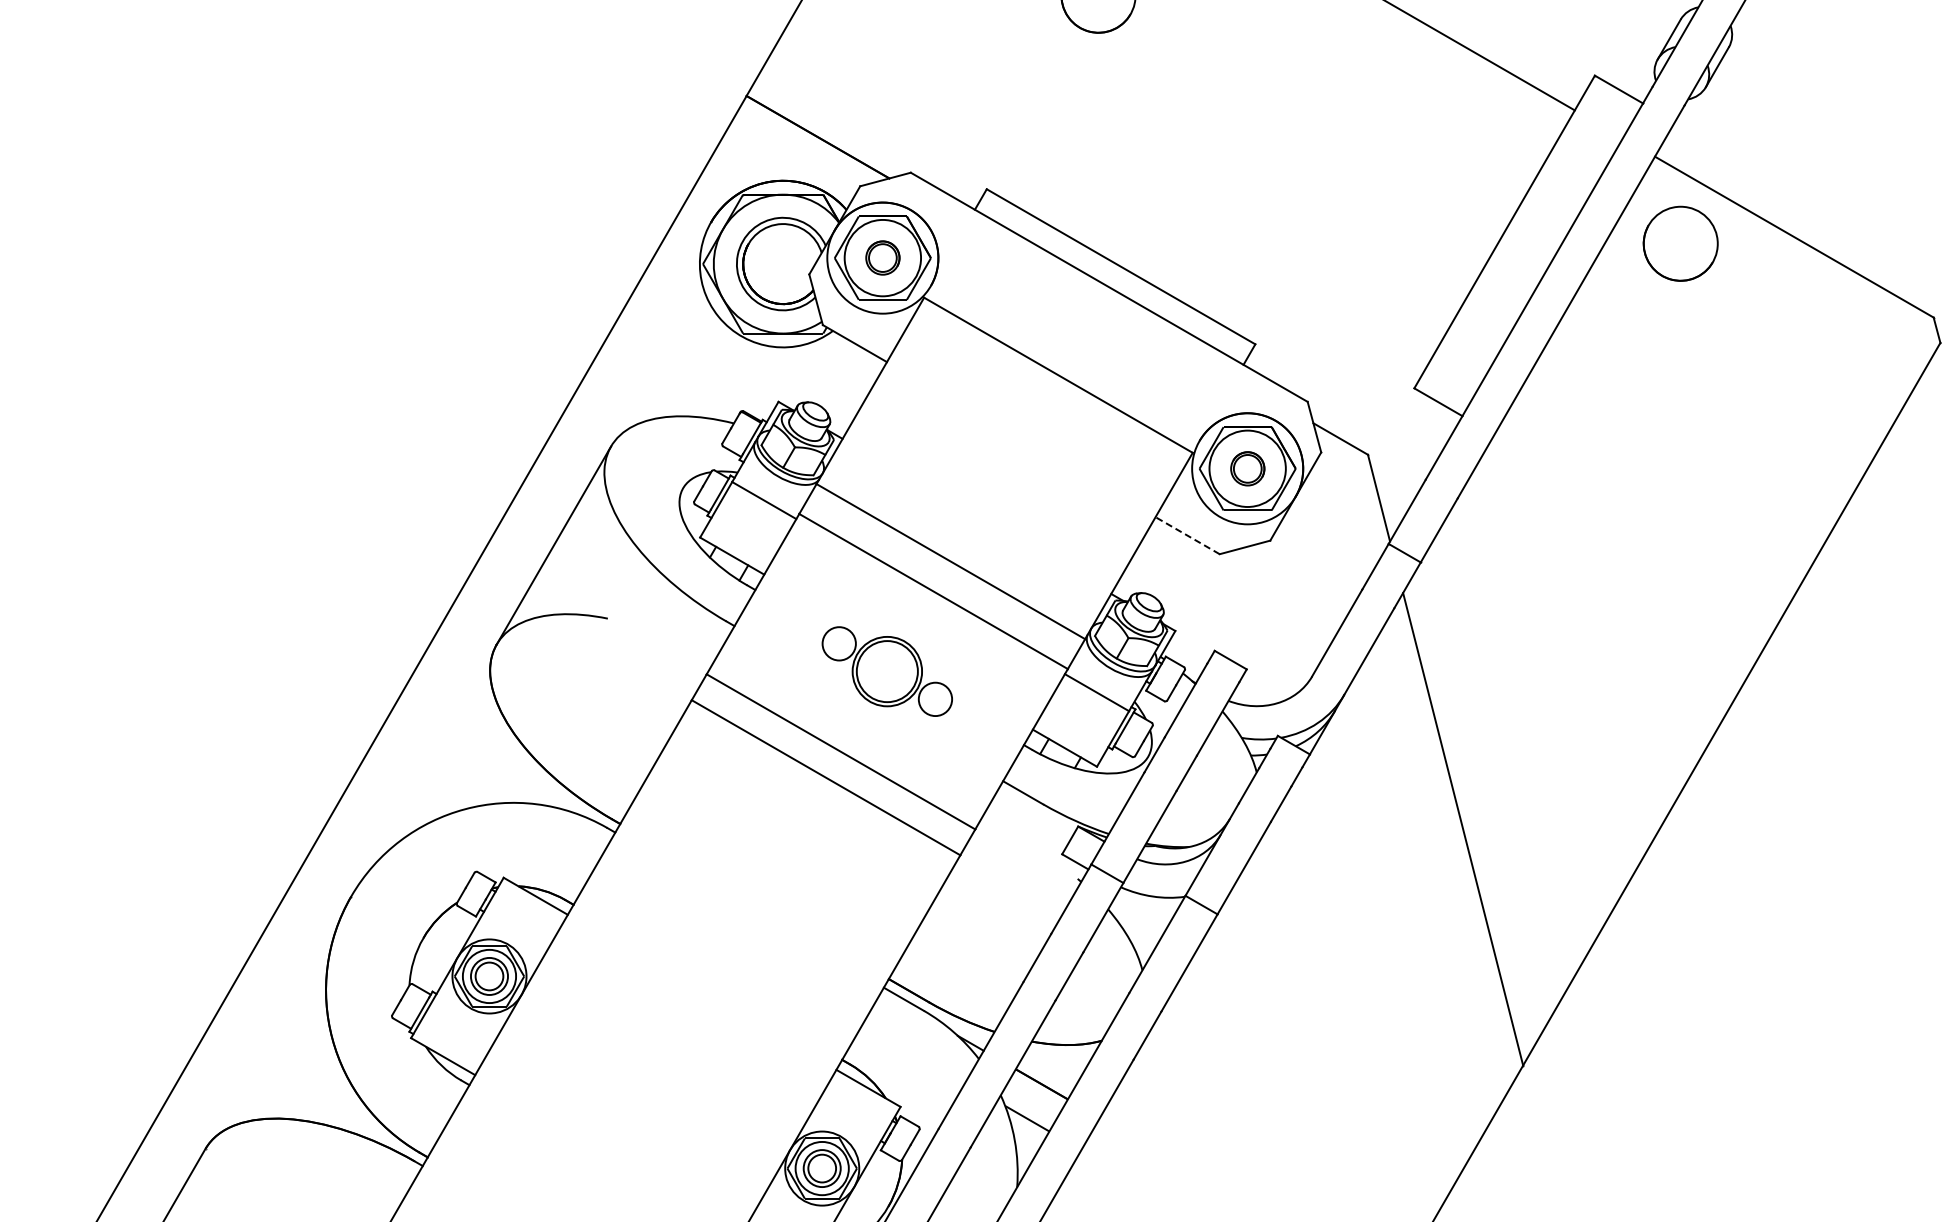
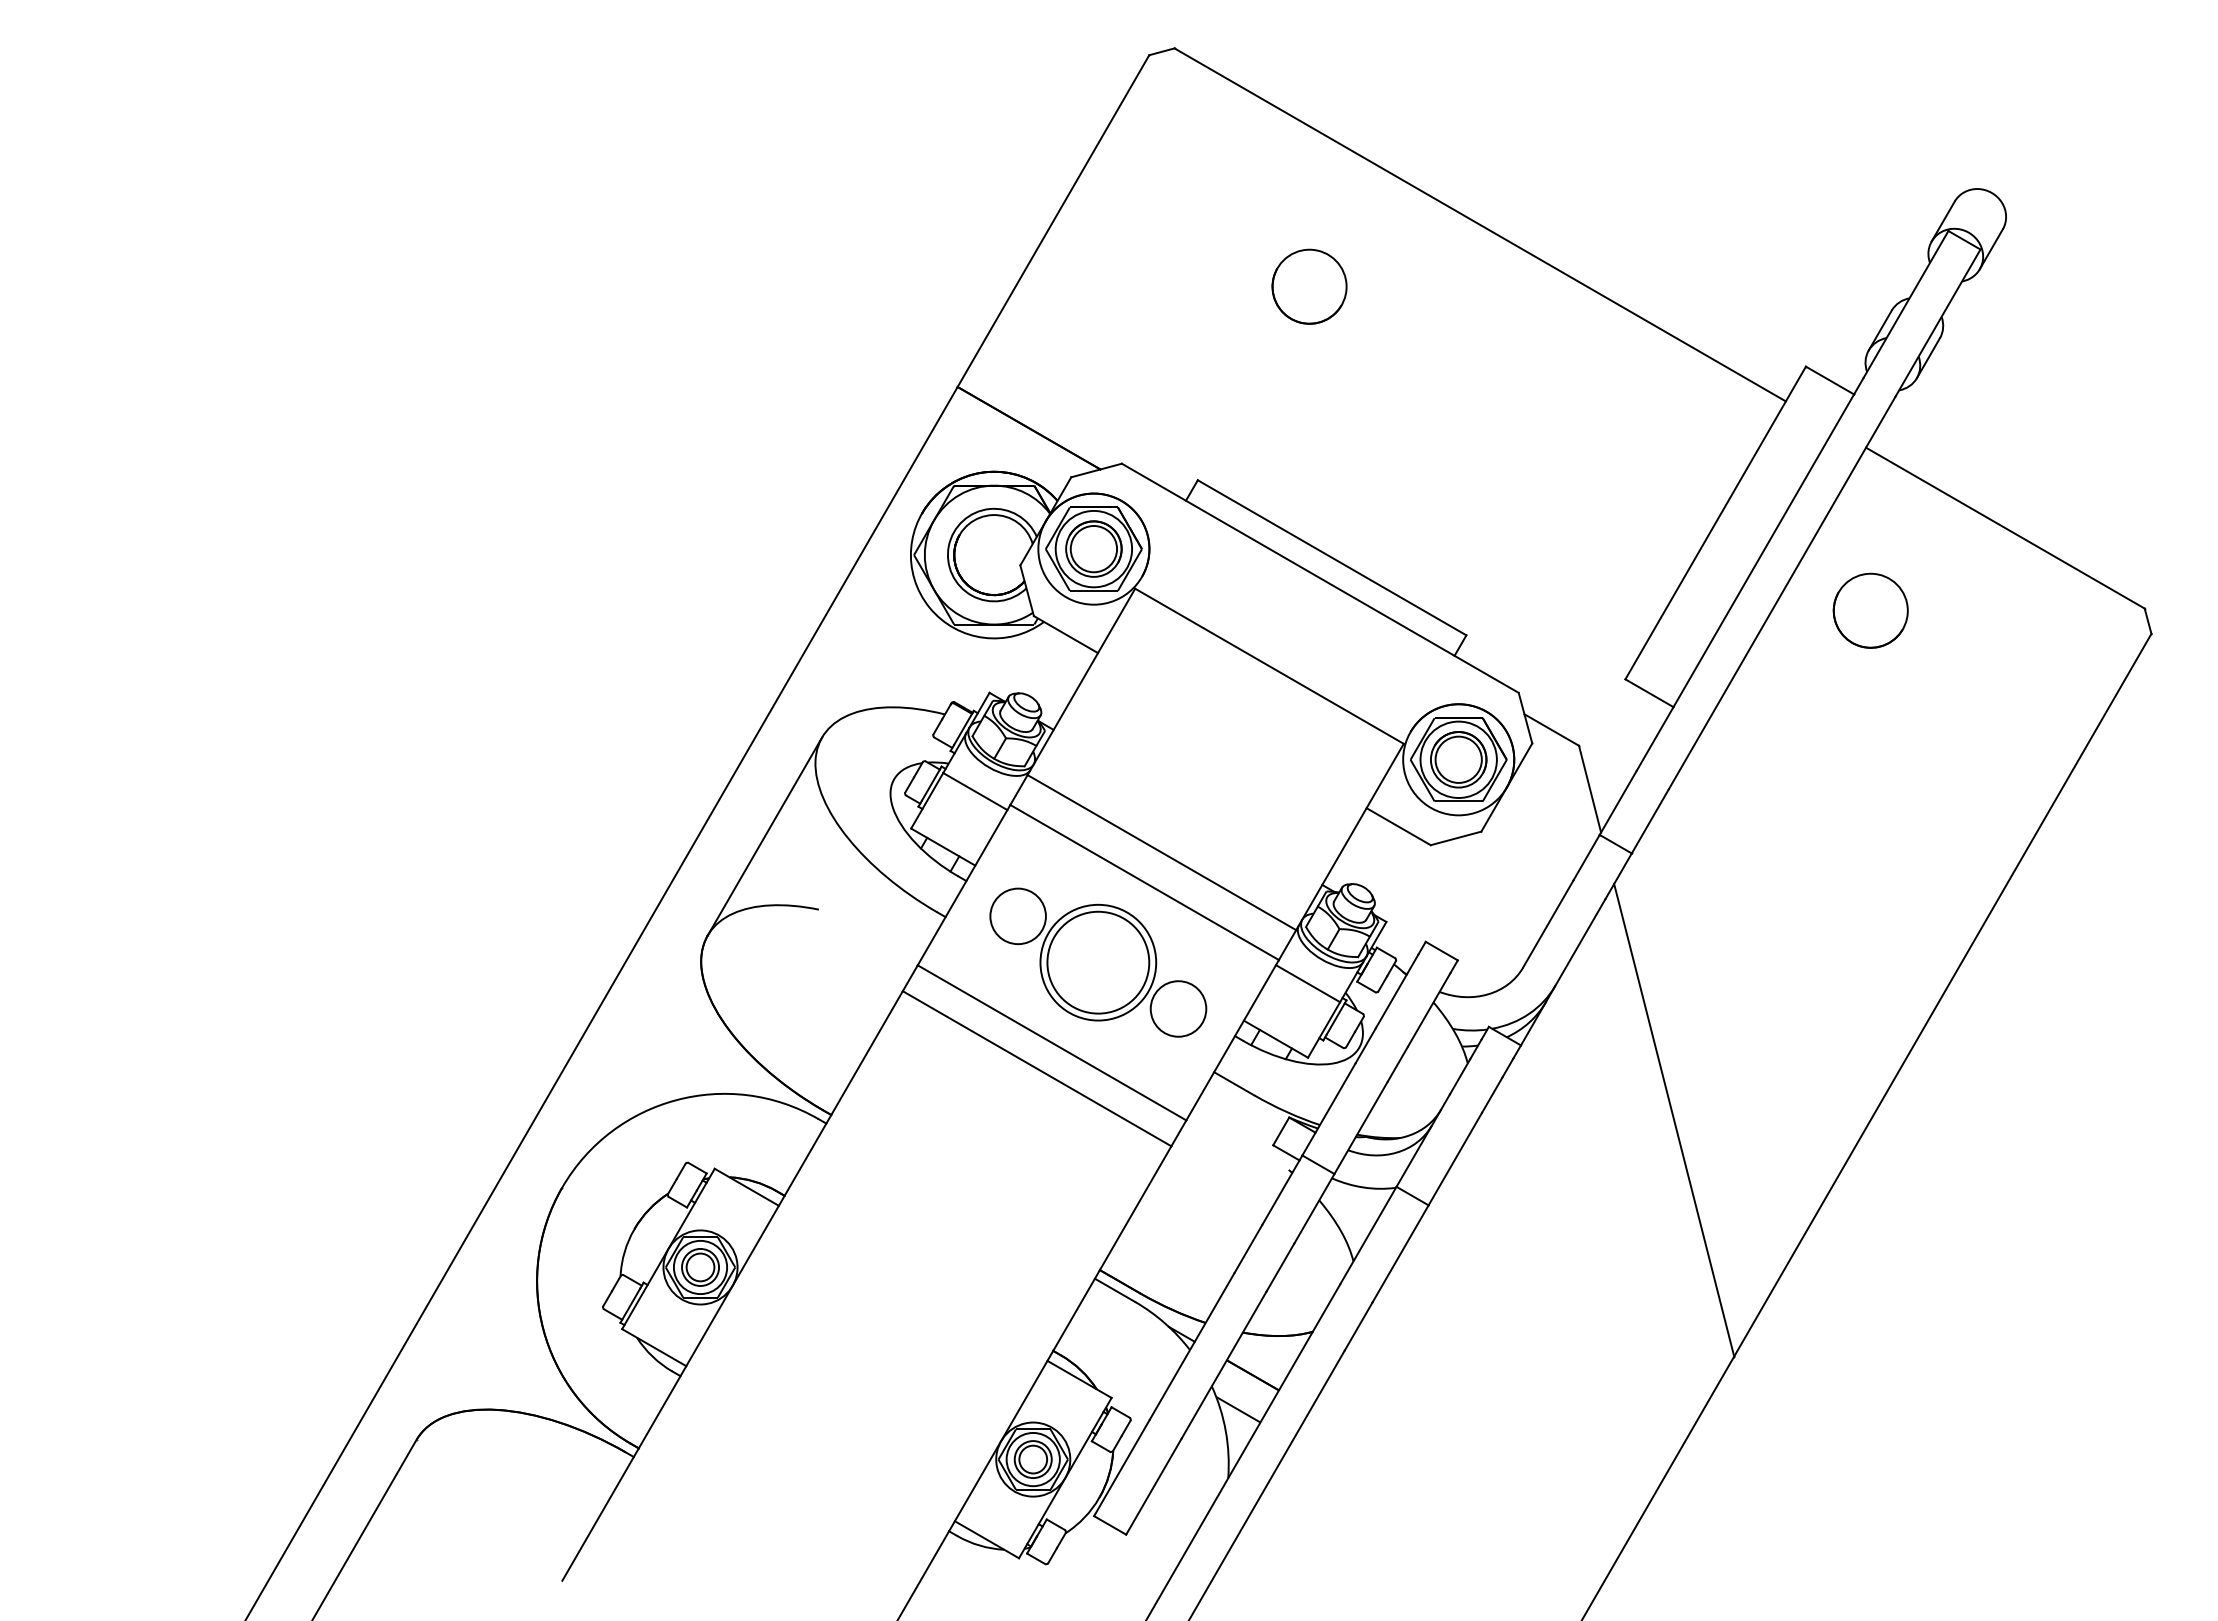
circle: (1680, 243) -> (1870, 610), moved
part: (882, 257) -> (1093, 548), size x1.67
part: (1247, 468) -> (1458, 759), size x1.67
line: (1187, 535) -> (1398, 826), dashed -> solid
part: (887, 671) -> (1098, 962), size x1.67

